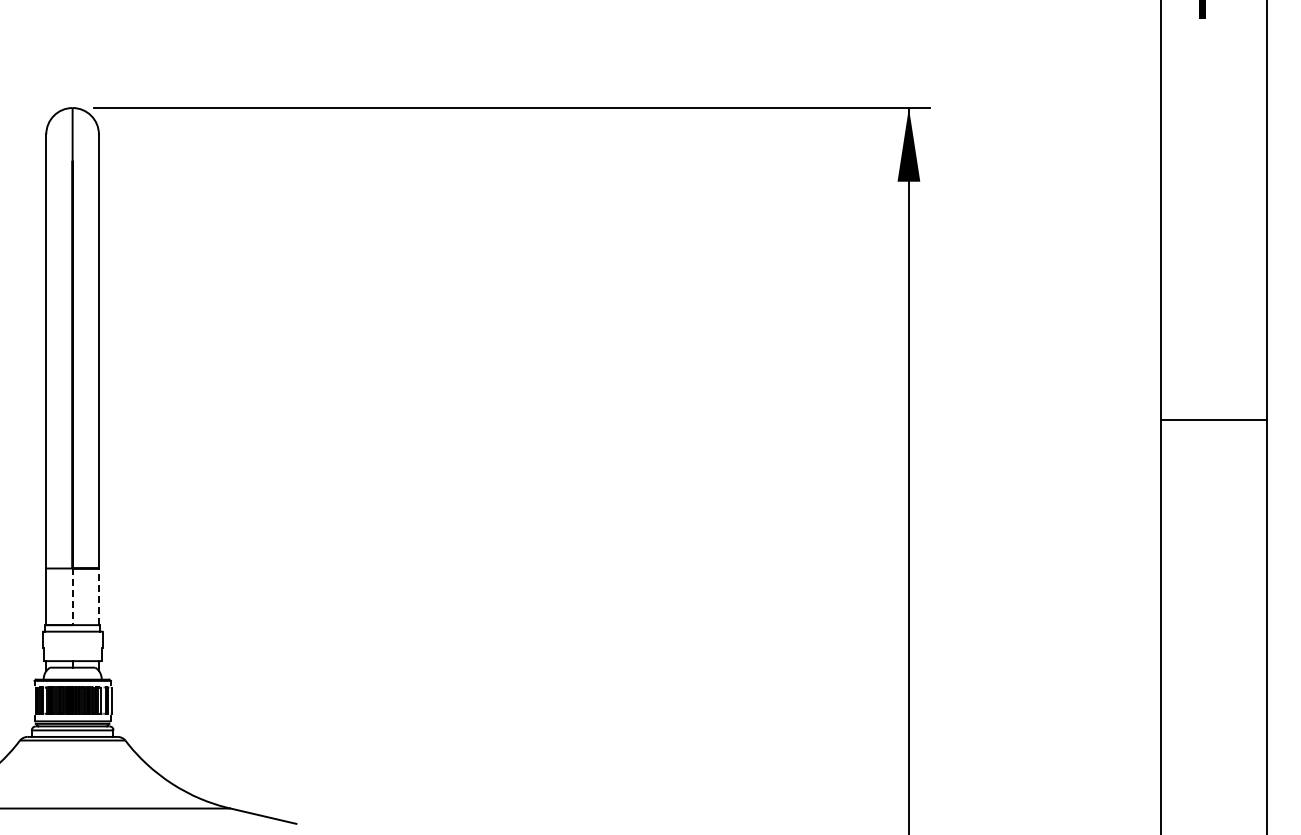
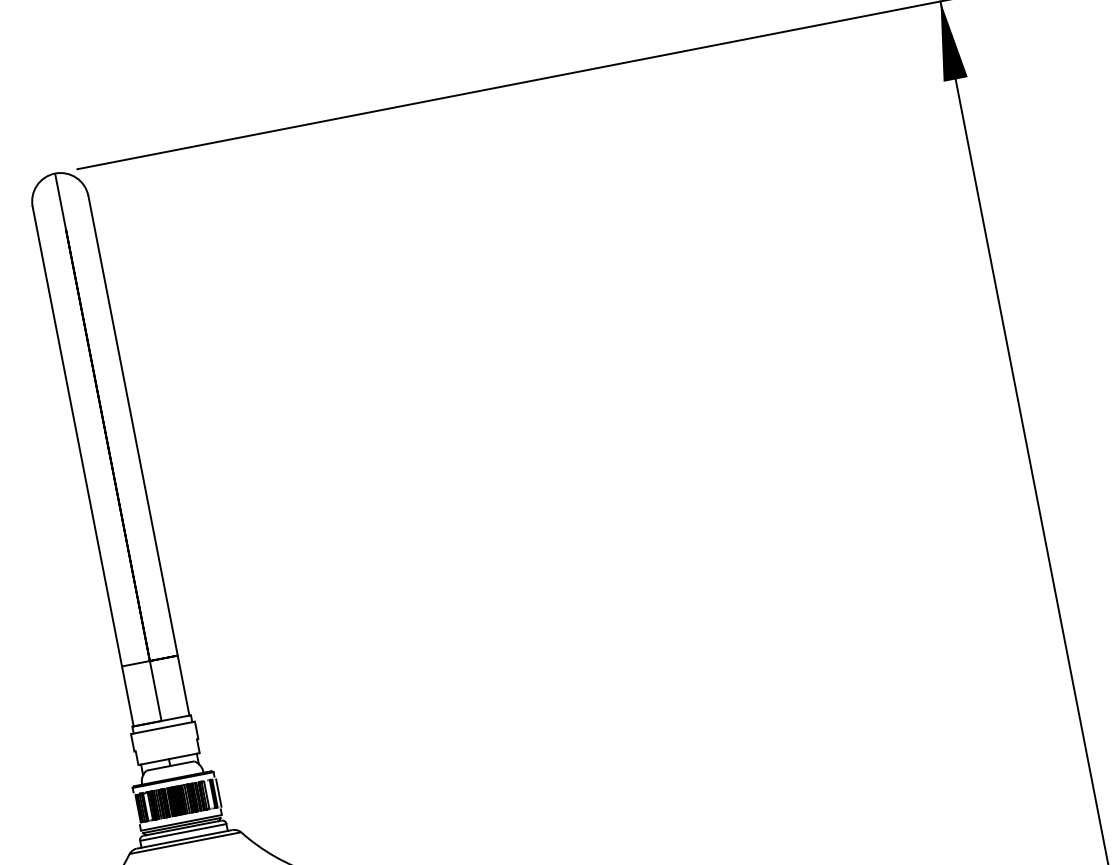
line: (98, 596) -> (183, 685), dashed -> solid
line: (72, 597) -> (155, 691), dashed -> solid

